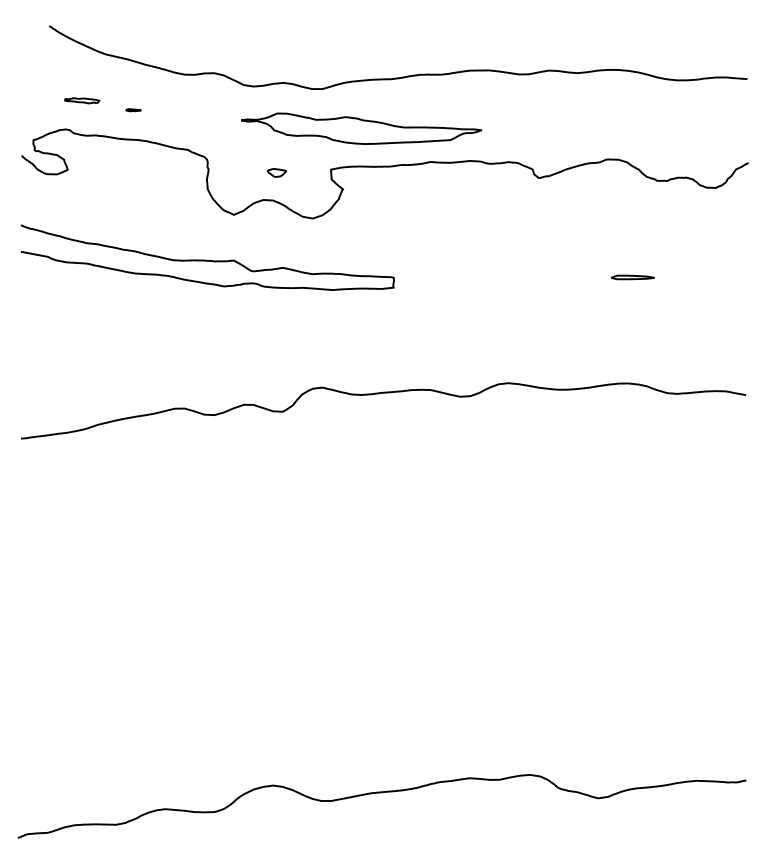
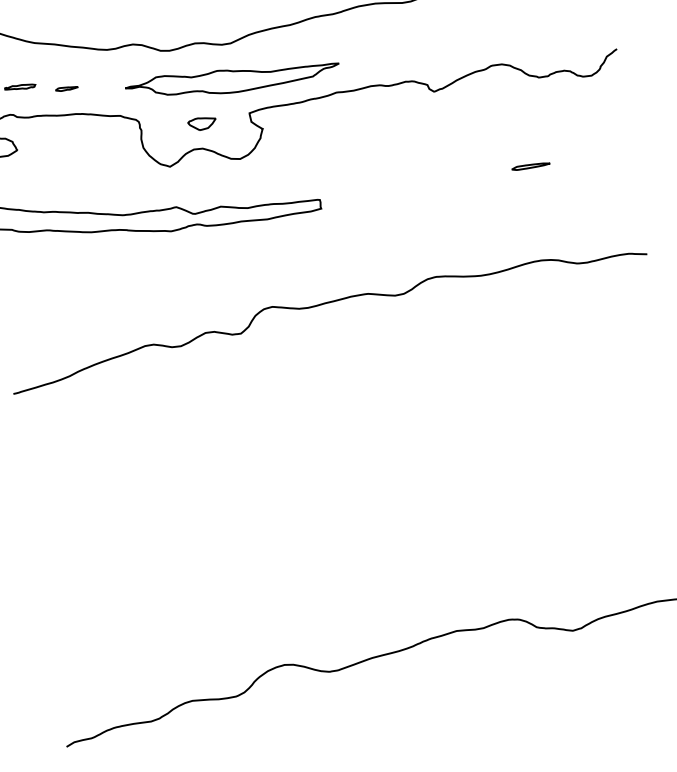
part: (133, 109) -> (66, 87), size x1.67
part: (361, 128) -> (232, 78), moved
part: (276, 172) -> (201, 123), size x1.67

